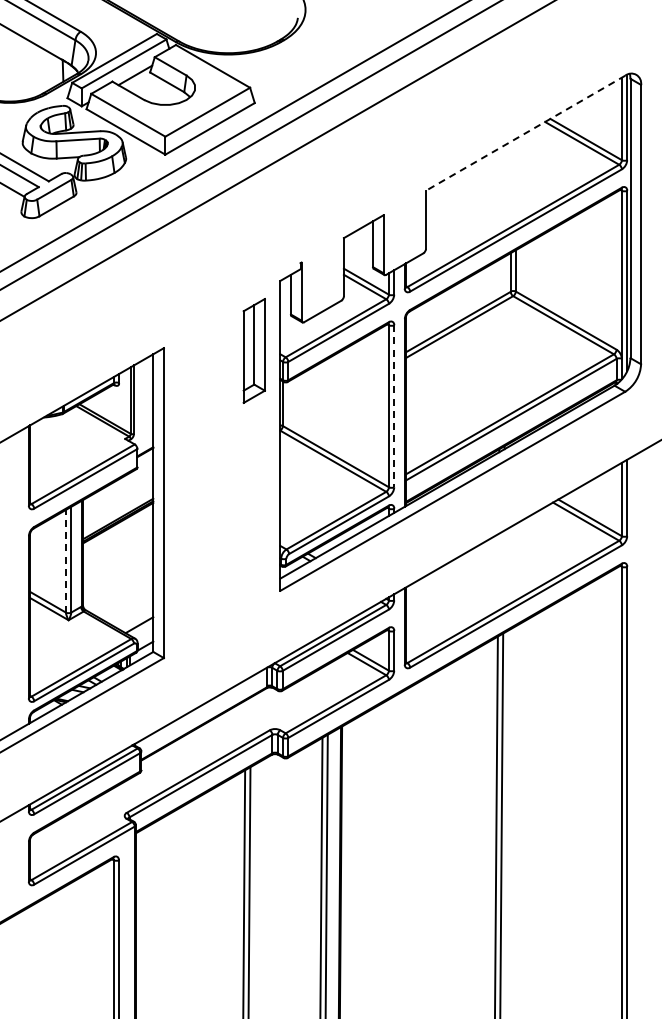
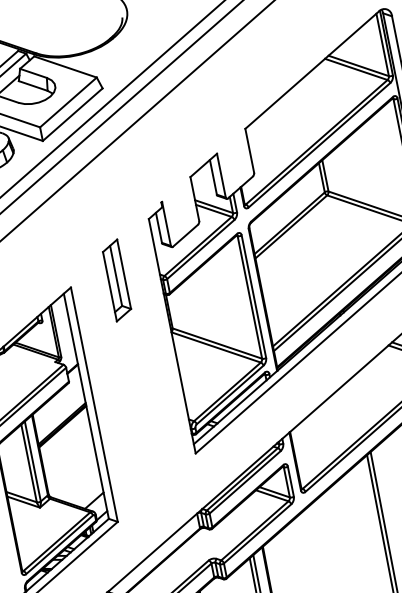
line: (525, 133) -> (311, 70), dashed -> solid
part: (253, 350) -> (116, 280), moved
line: (394, 406) -> (254, 296), dashed -> solid
line: (65, 560) -> (28, 462), dashed -> solid

